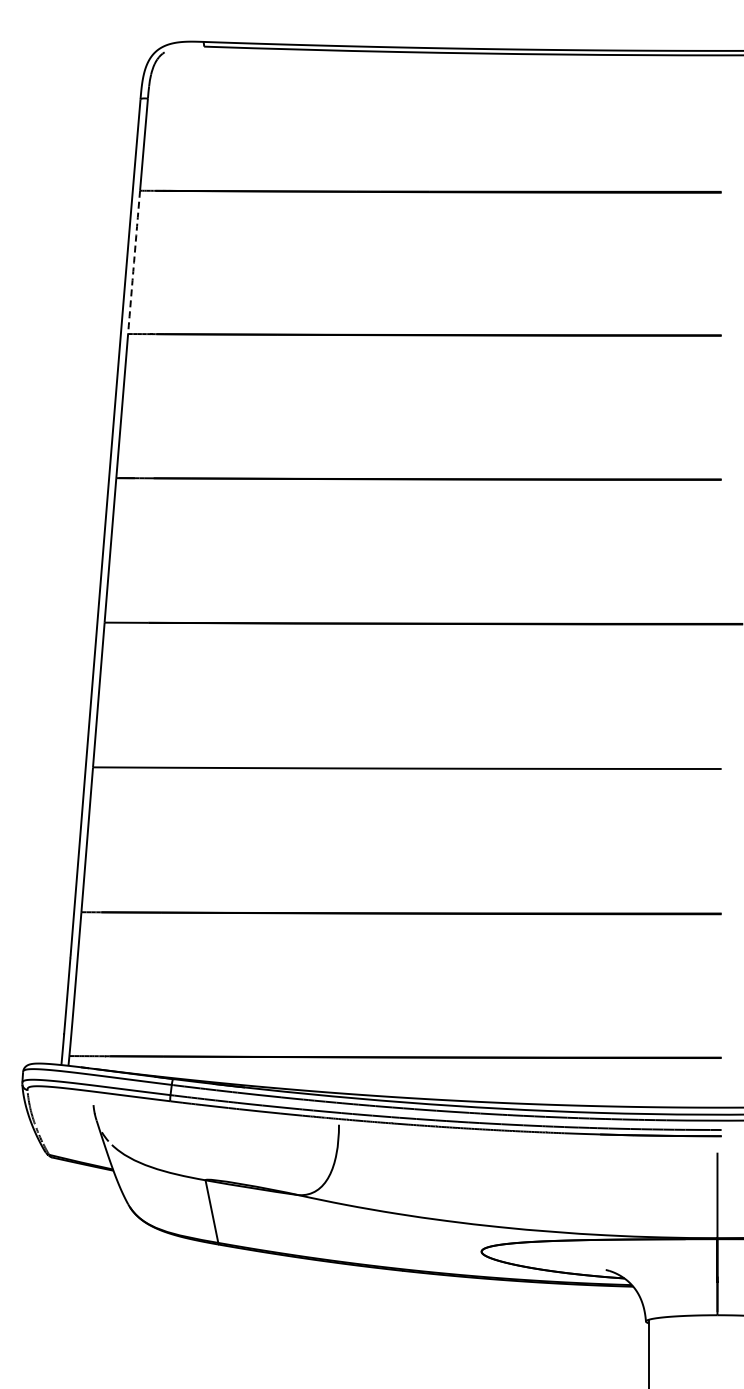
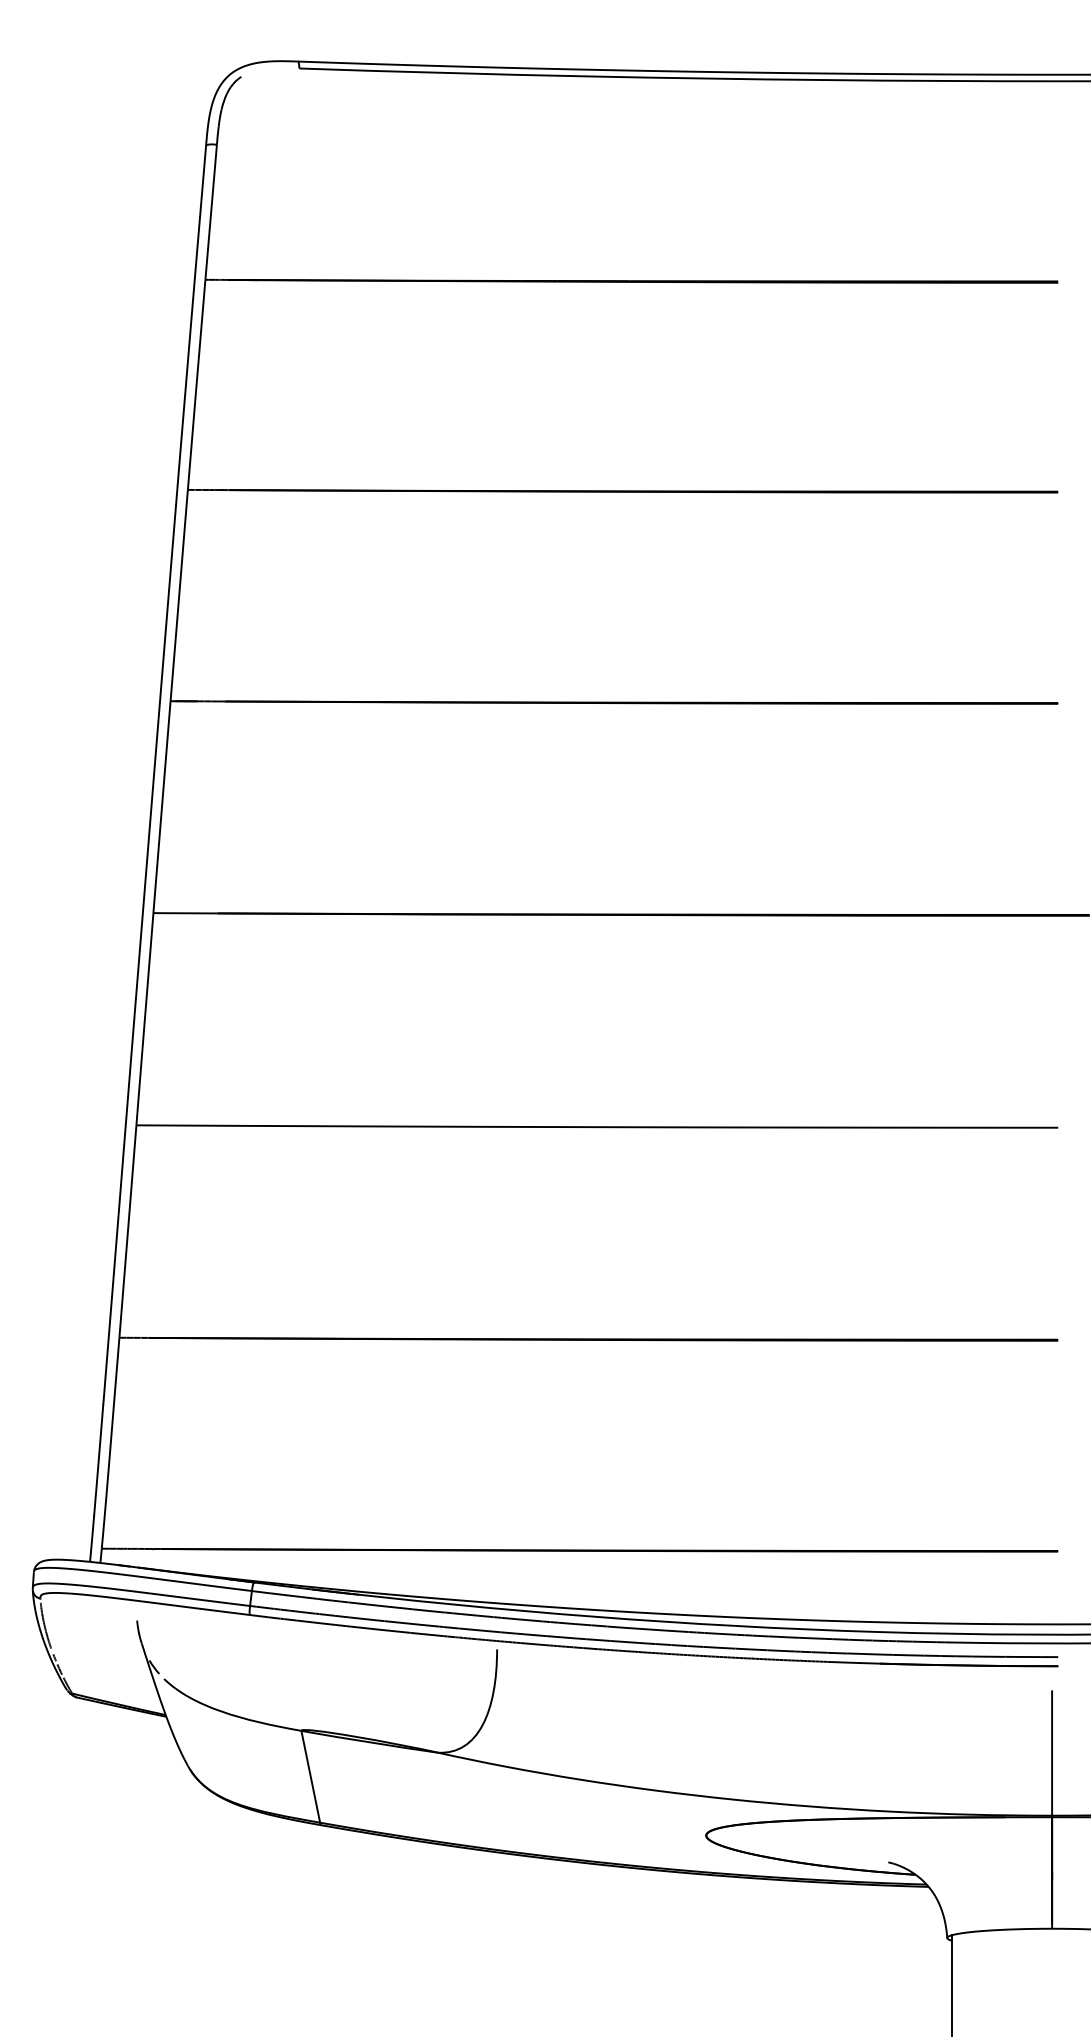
arc: (134, 262) -> (197, 385), dashed -> solid

